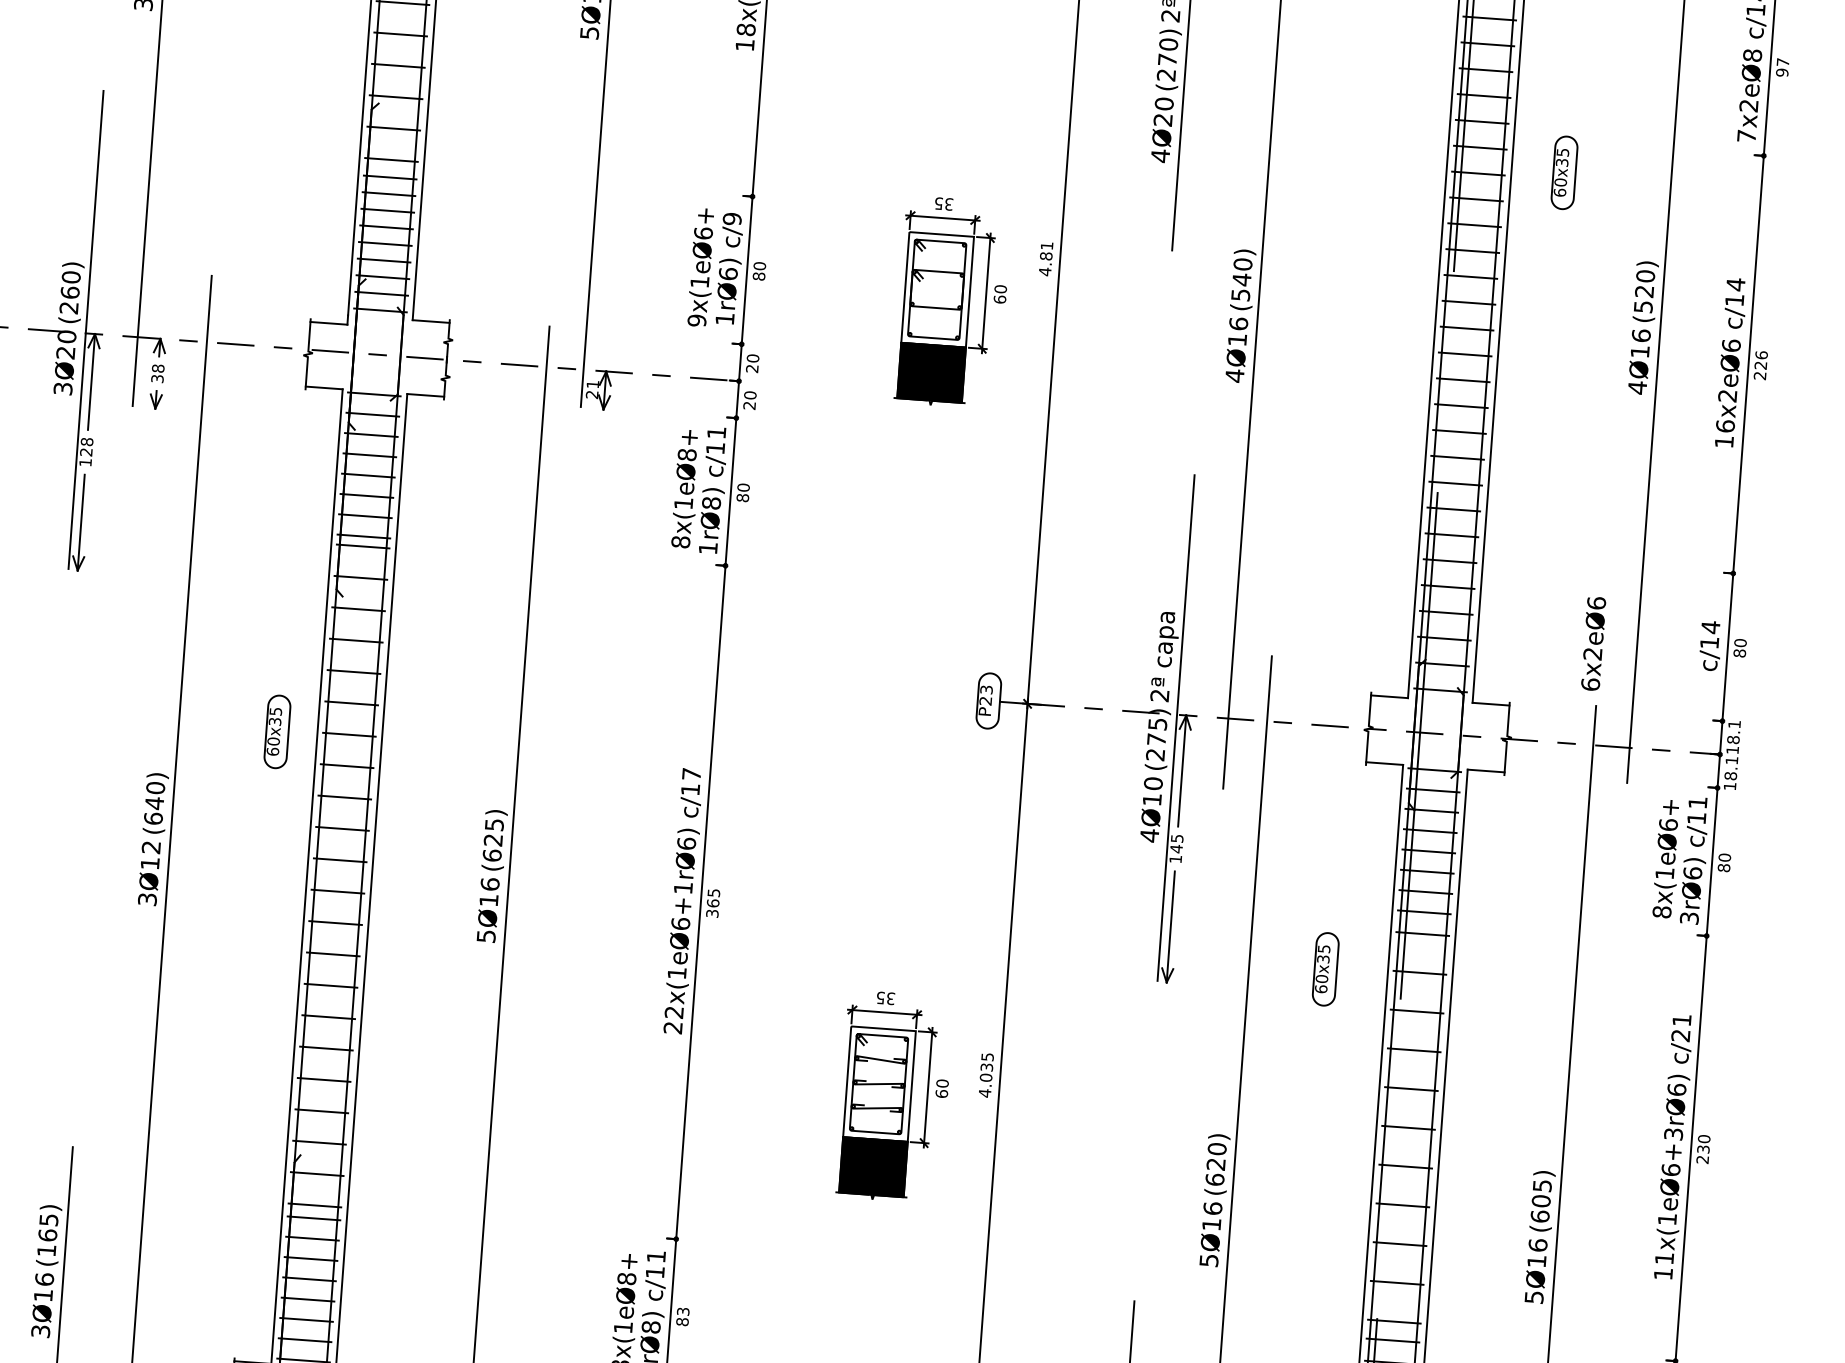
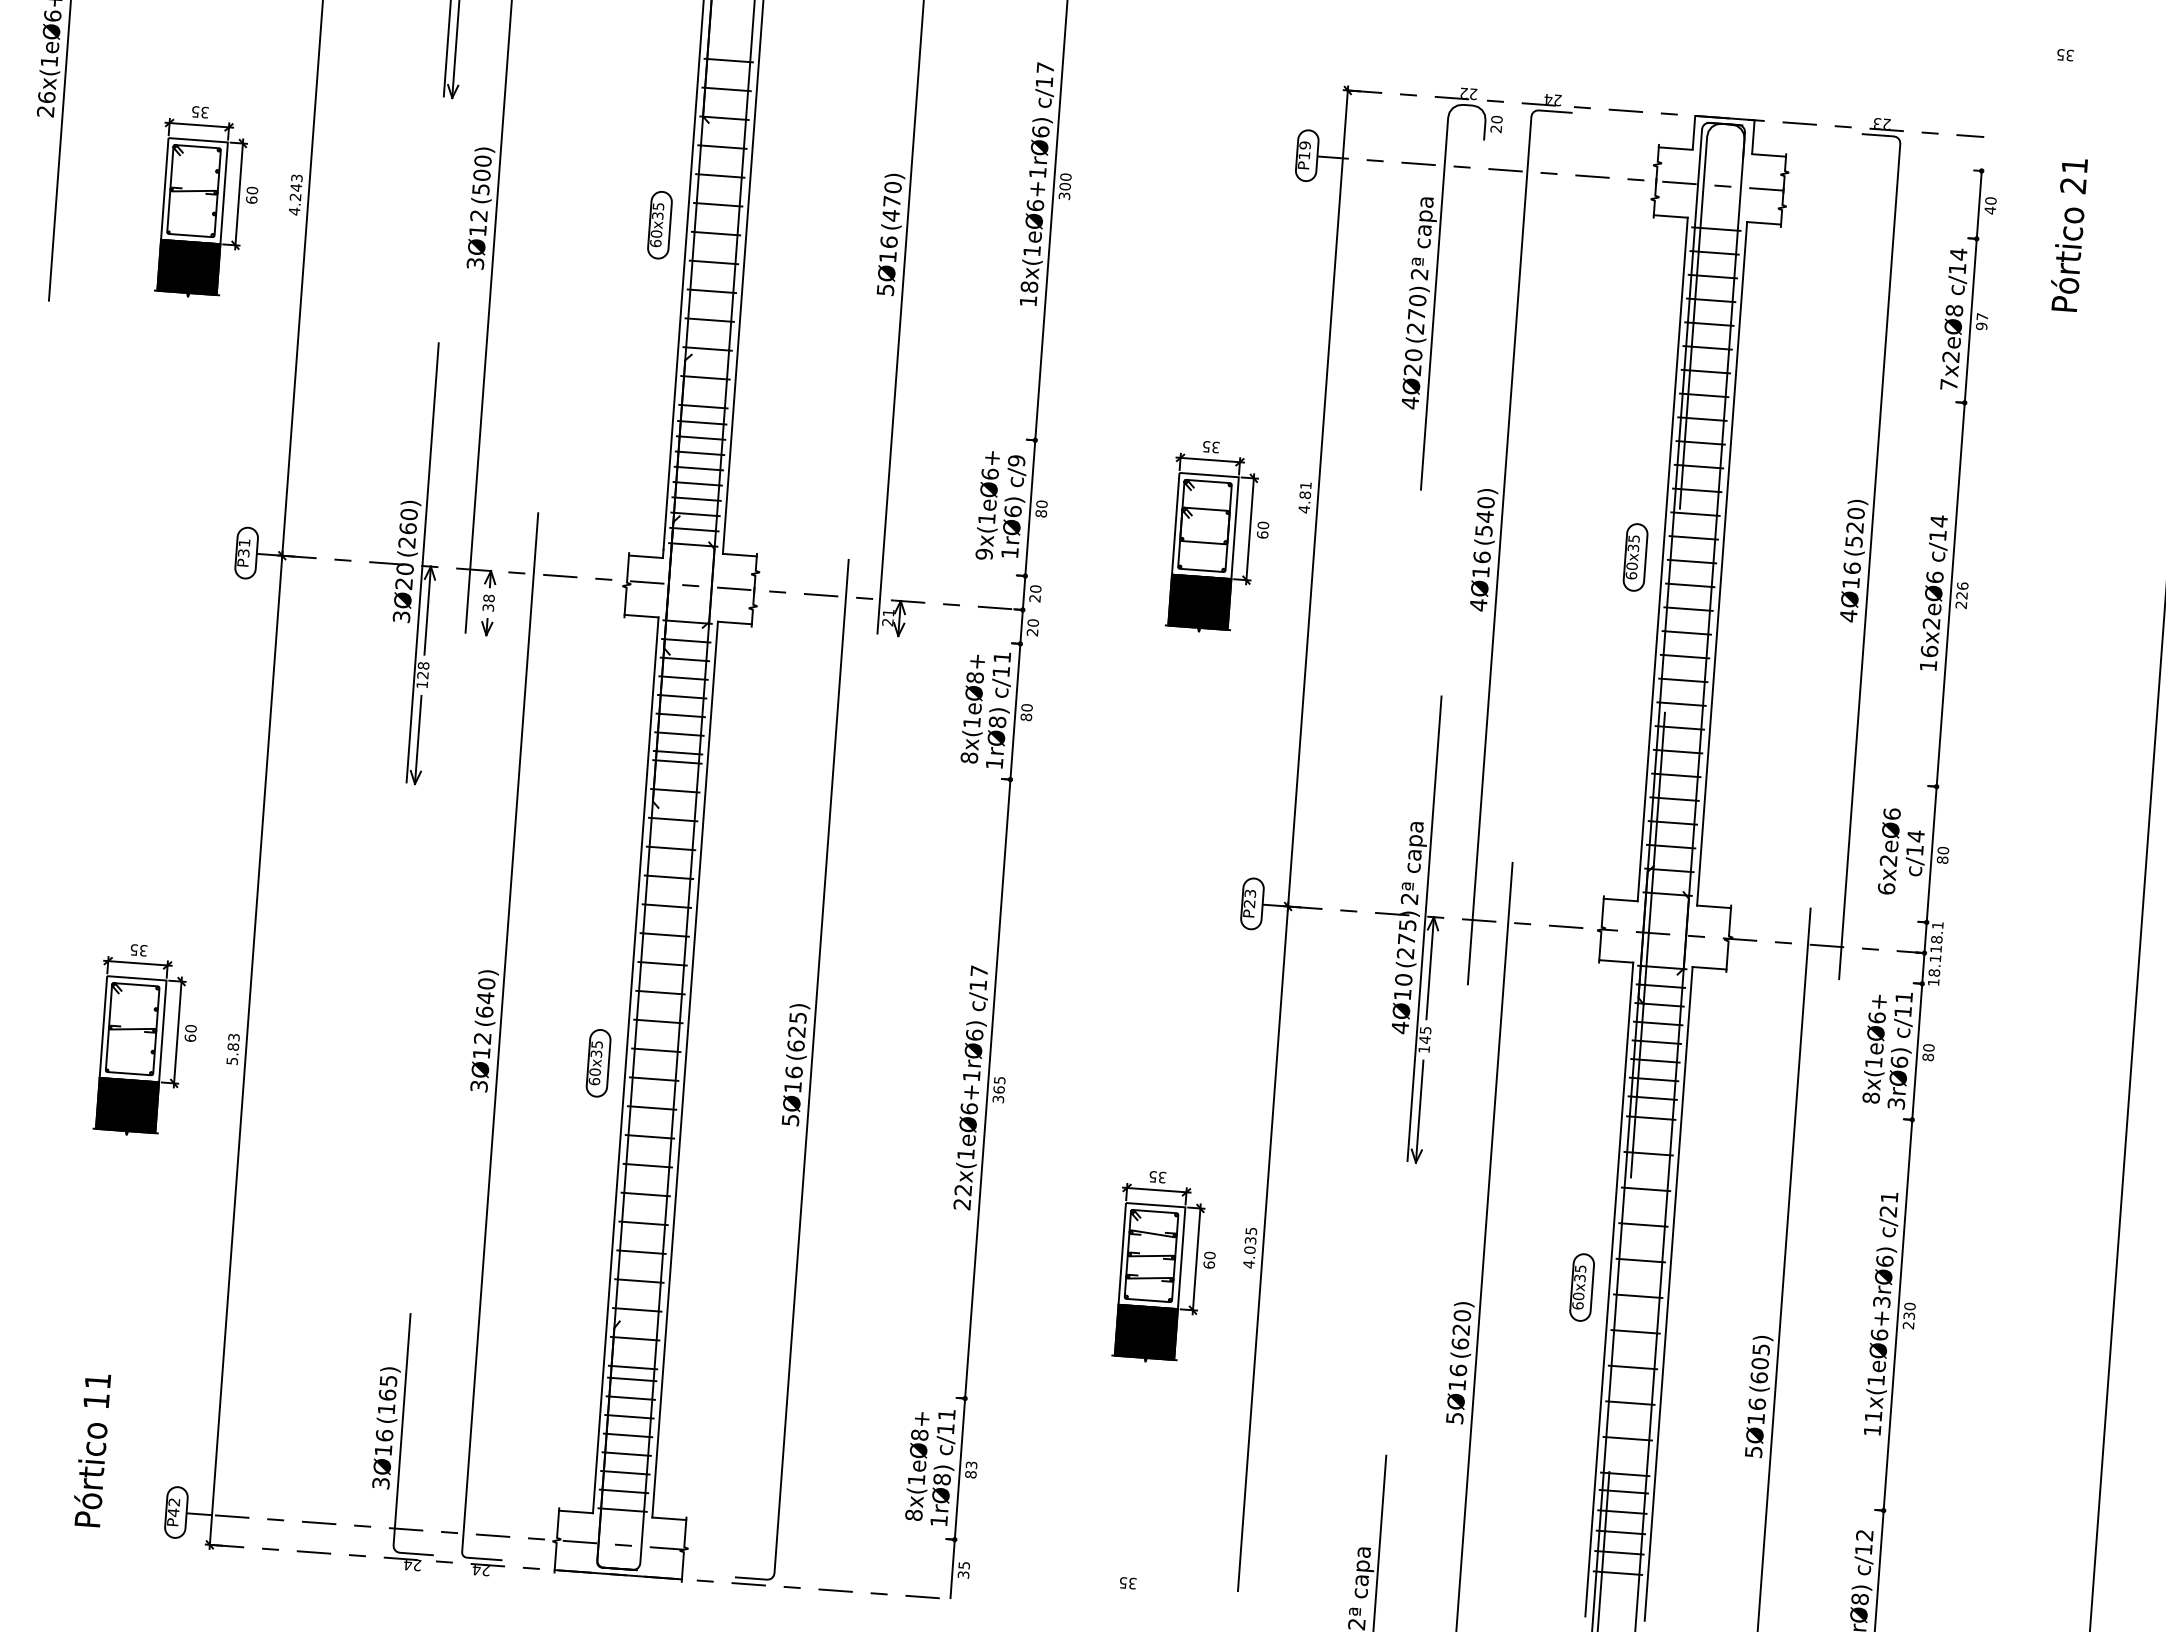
part: (1564, 172) -> (1635, 557), moved
text: (1592, 643) -> (1888, 851), moved
part: (277, 732) -> (598, 1063), moved
part: (1325, 969) -> (1581, 1287), moved

